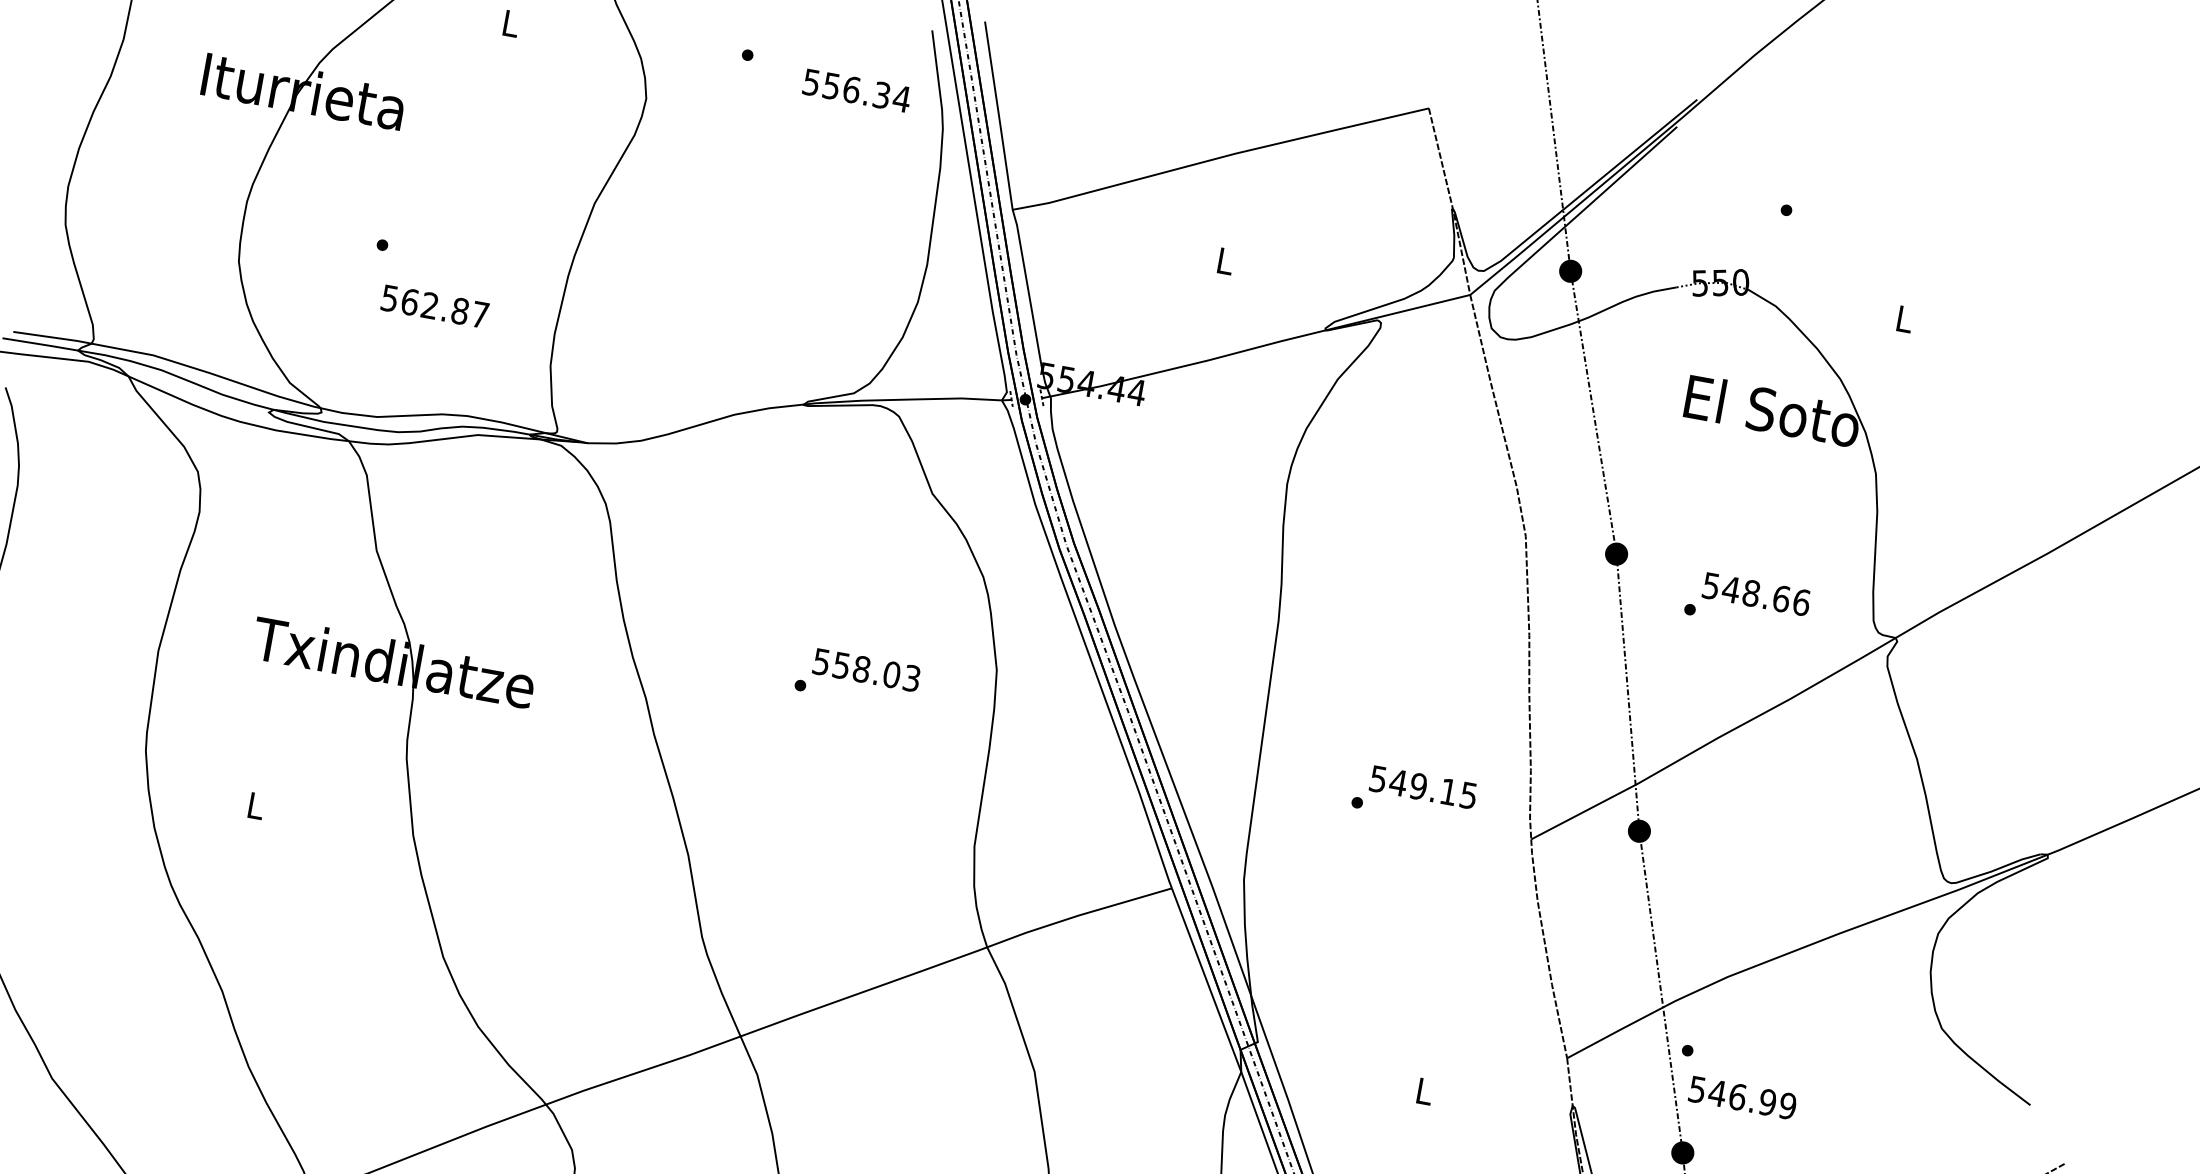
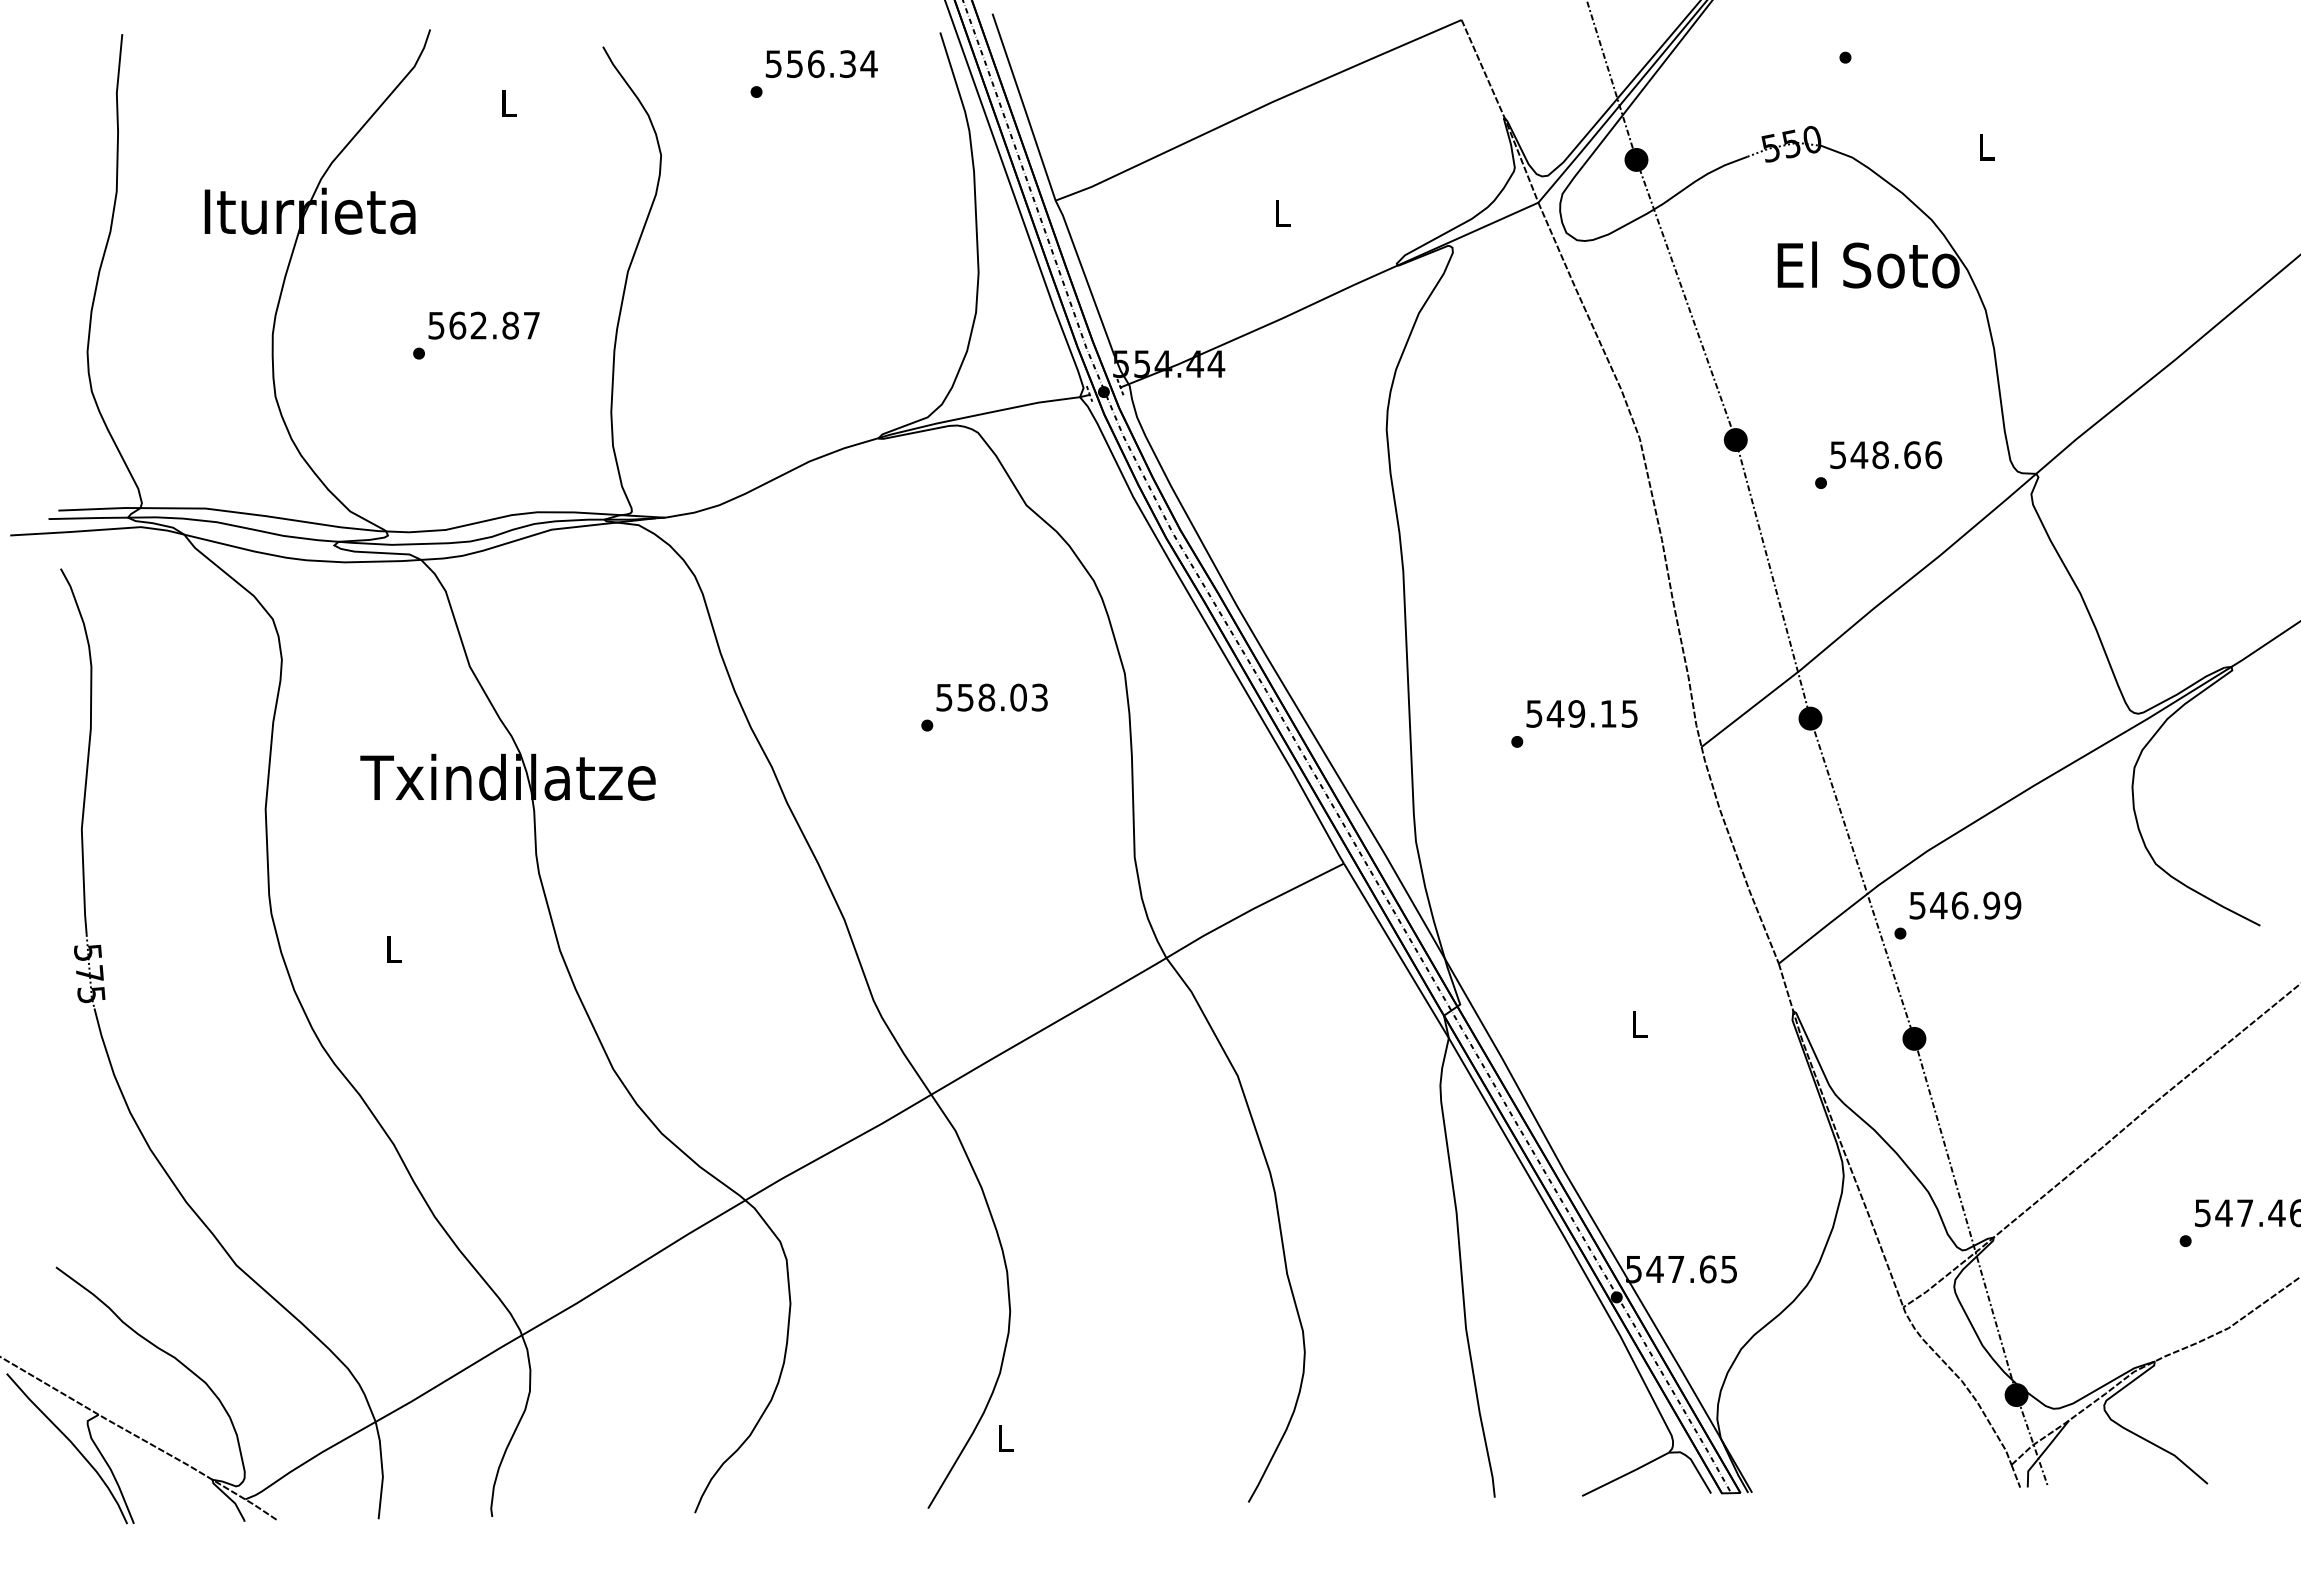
text: (856, 91) -> (821, 64), moved
text: (434, 306) -> (483, 325), moved
text: (1742, 1097) -> (1965, 905), moved

